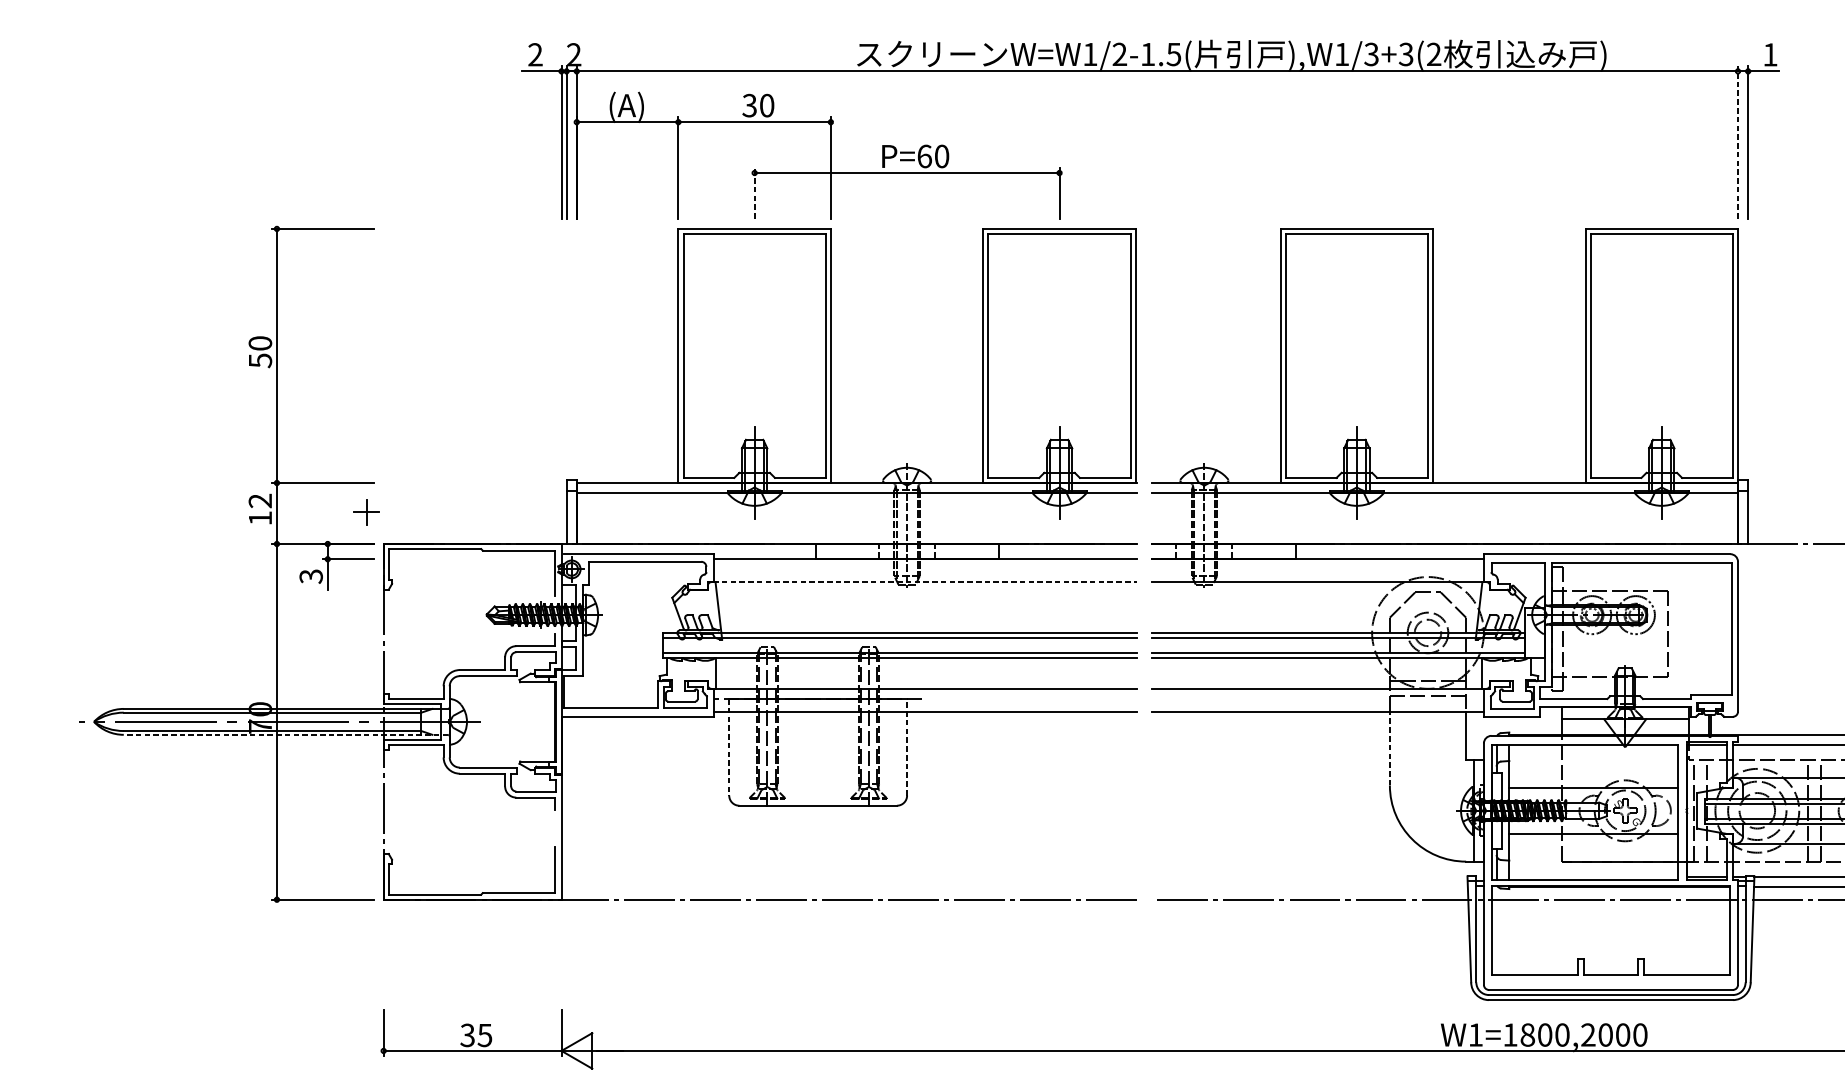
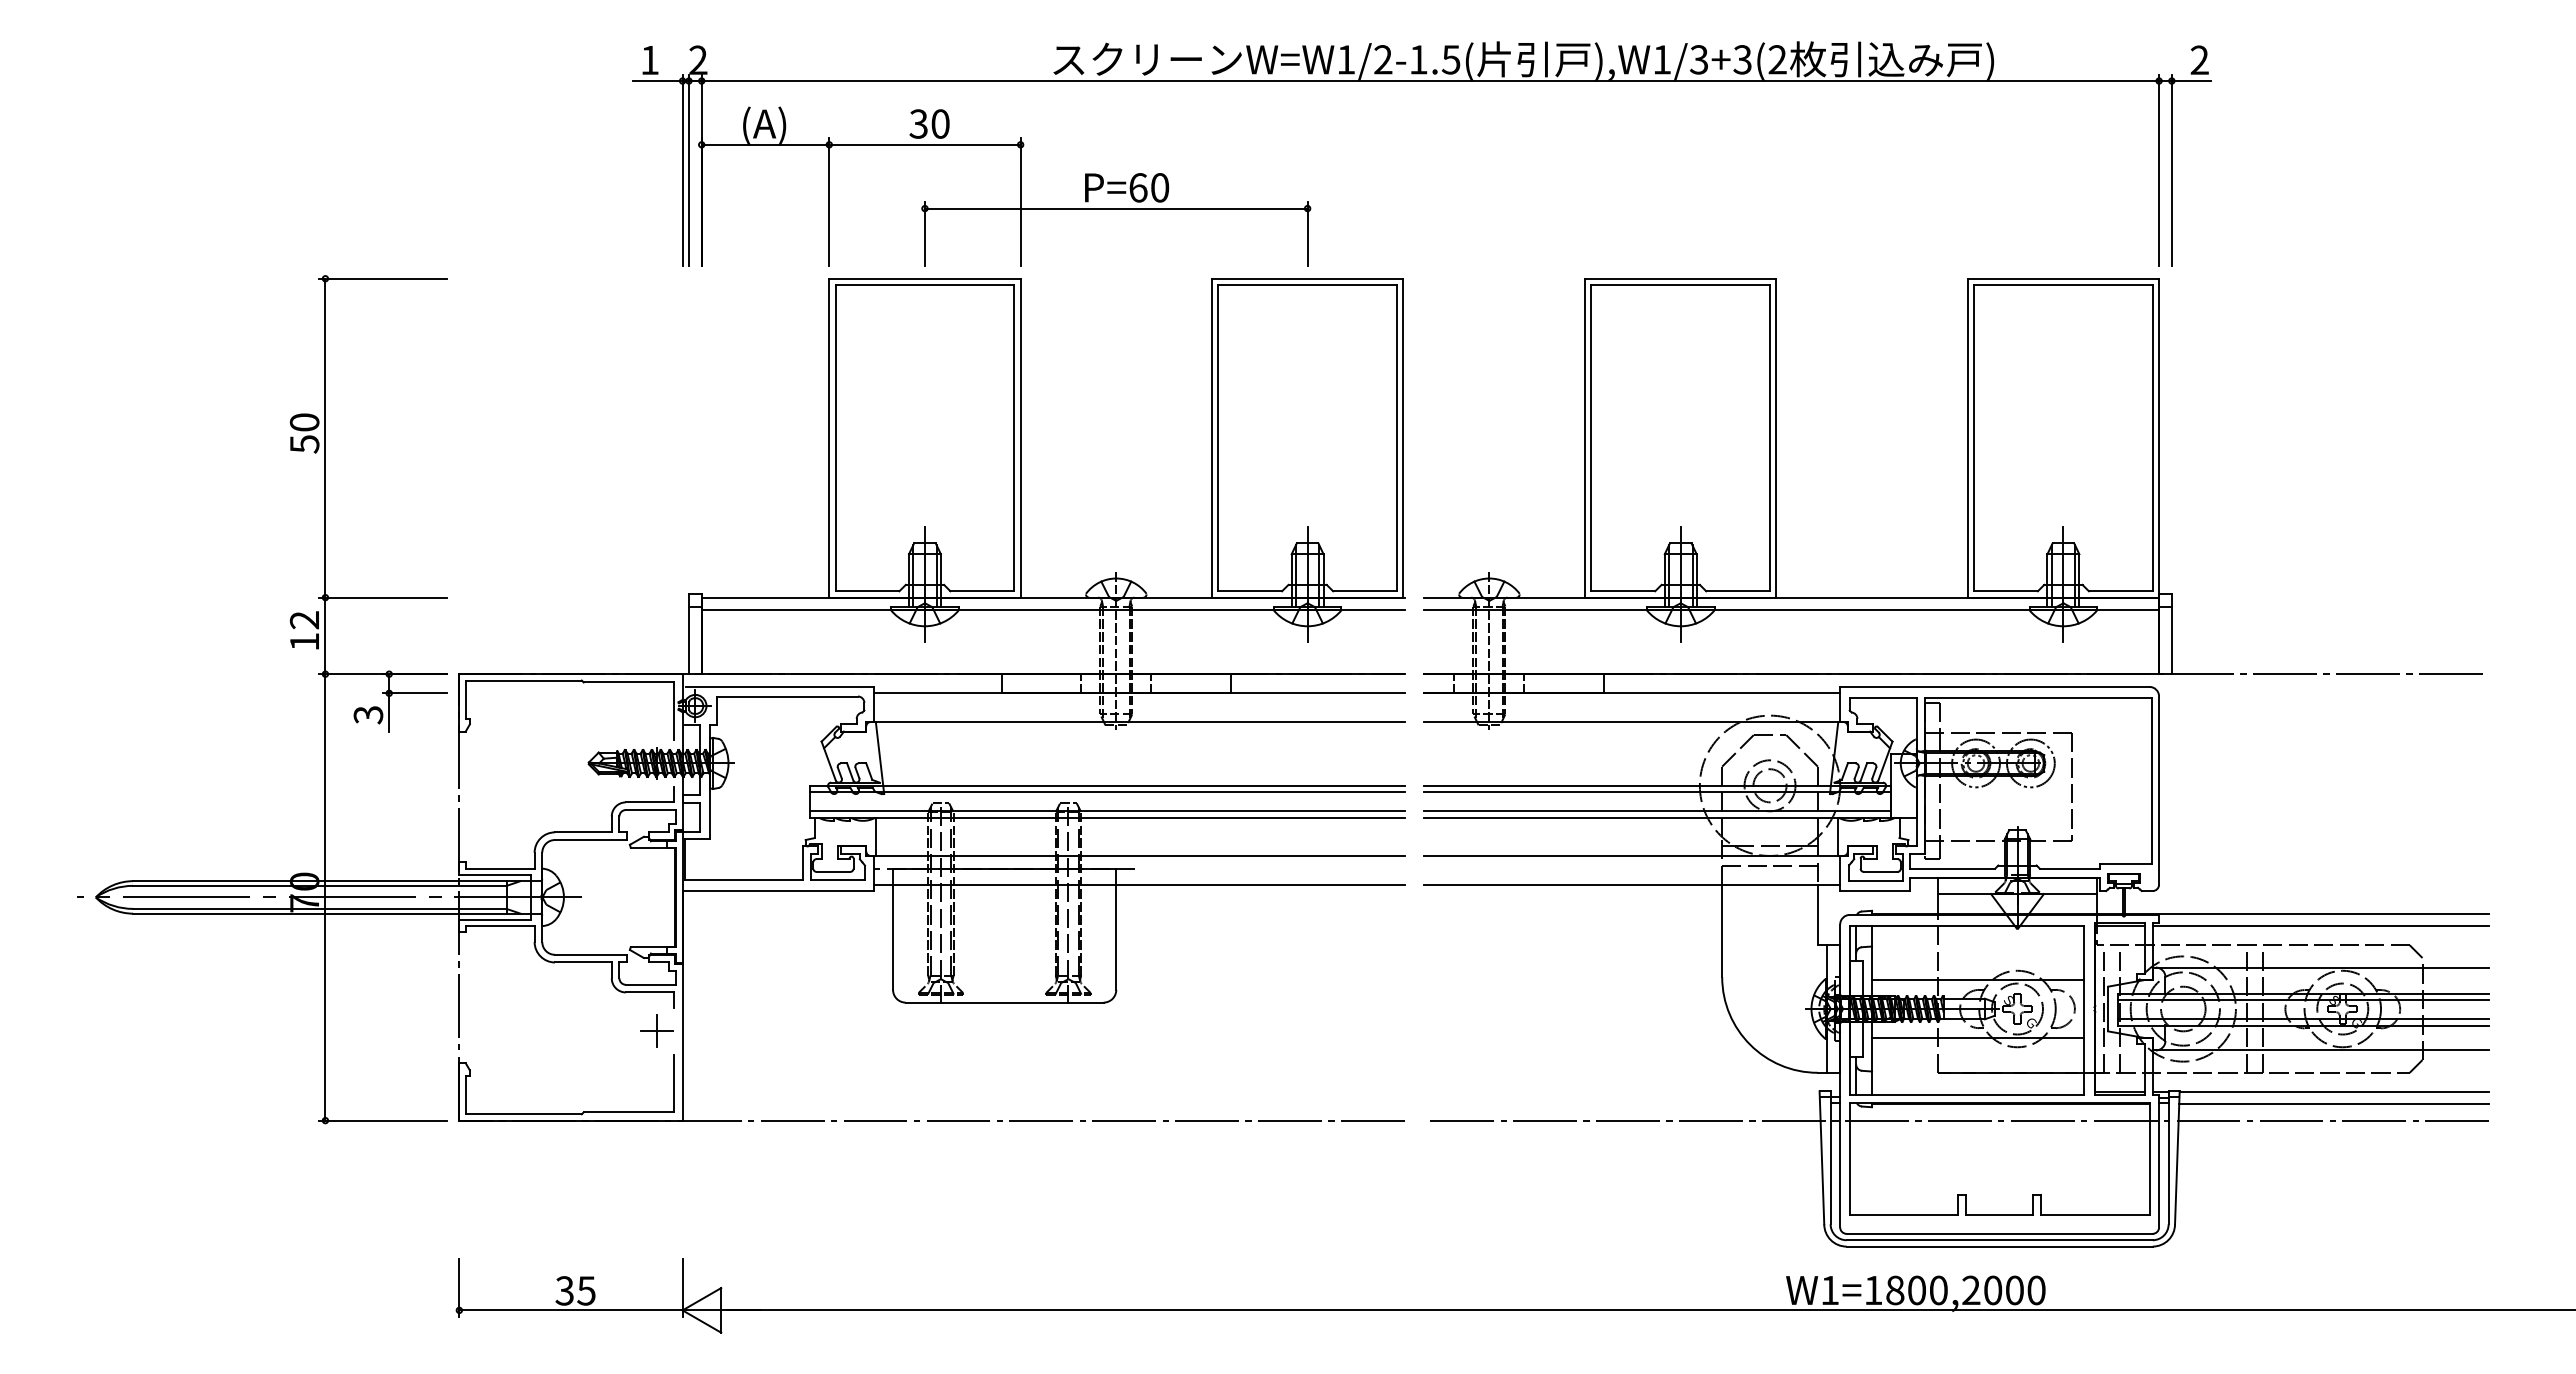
text: (535, 54) -> (649, 59), 2 -> 1
text: (1770, 54) -> (2199, 59), 1 -> 2
line: (1738, 142) -> (2159, 170), dashed -> solid
line: (754, 193) -> (924, 234), dashed -> solid
part: (366, 511) -> (656, 1030), moved
line: (925, 582) -> (1139, 722), dashed -> solid
line: (285, 734) -> (336, 913), dashed -> solid
line: (729, 747) -> (893, 929), dashed -> solid
line: (907, 747) -> (1116, 929), dashed -> solid
line: (1390, 748) -> (1722, 930), dashed -> solid

